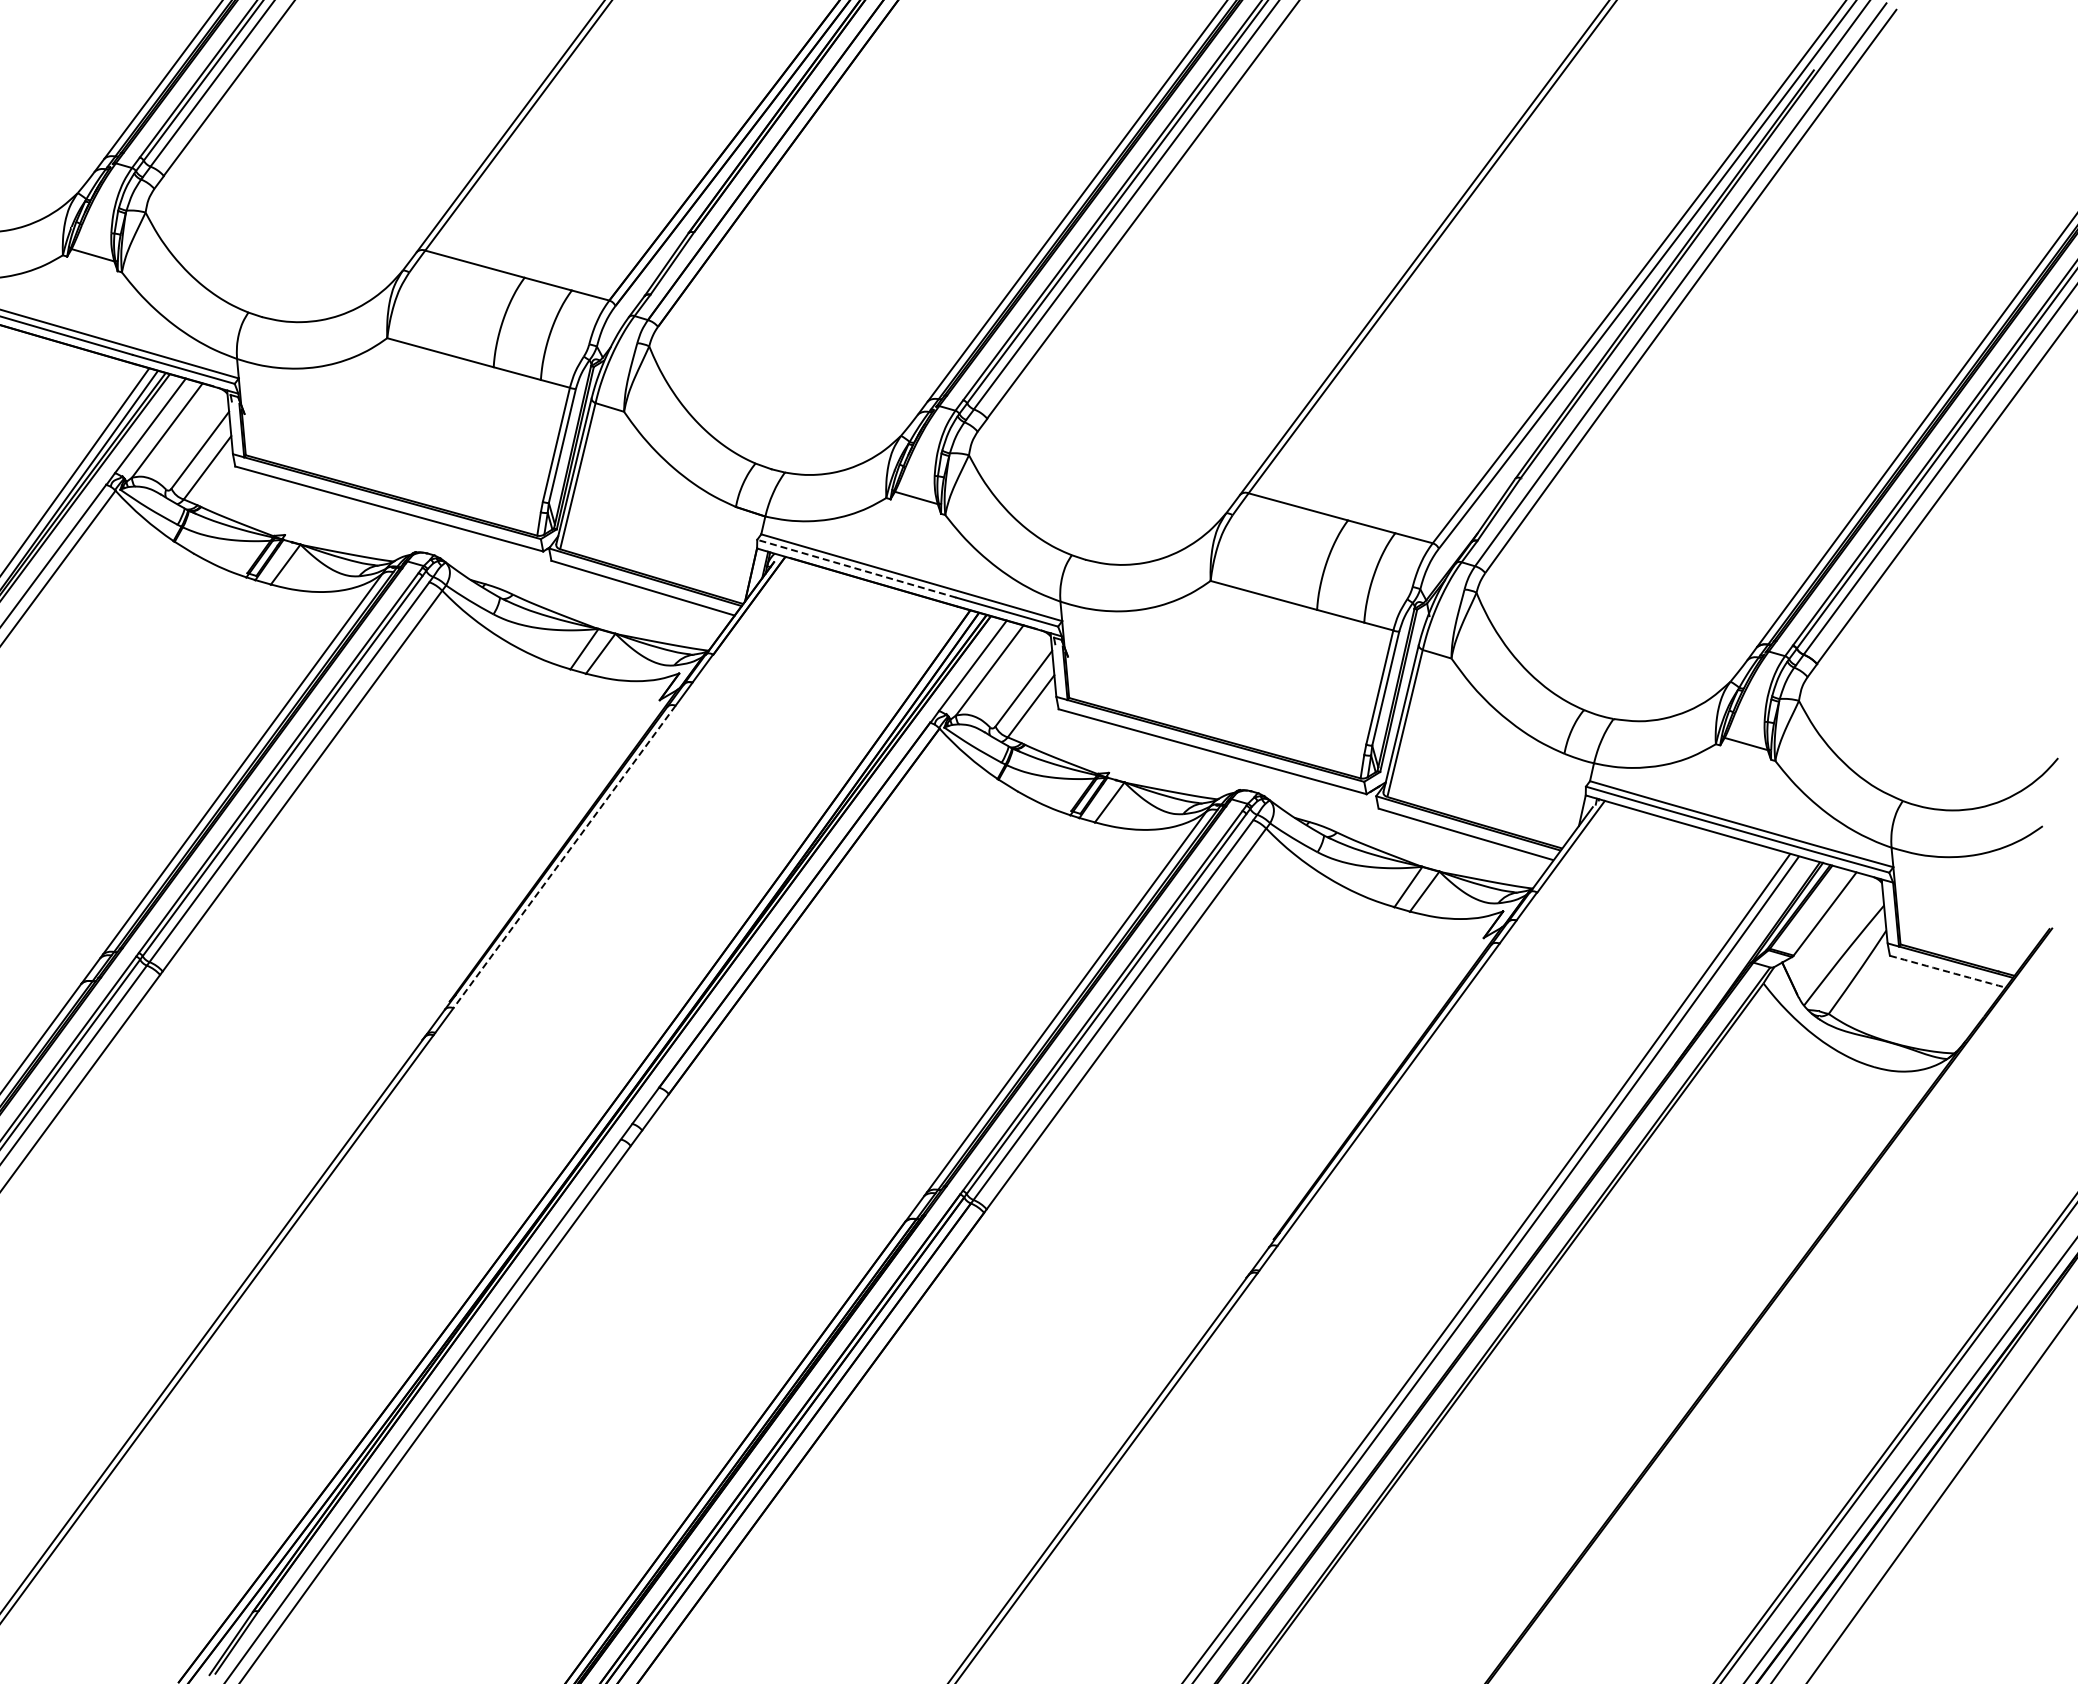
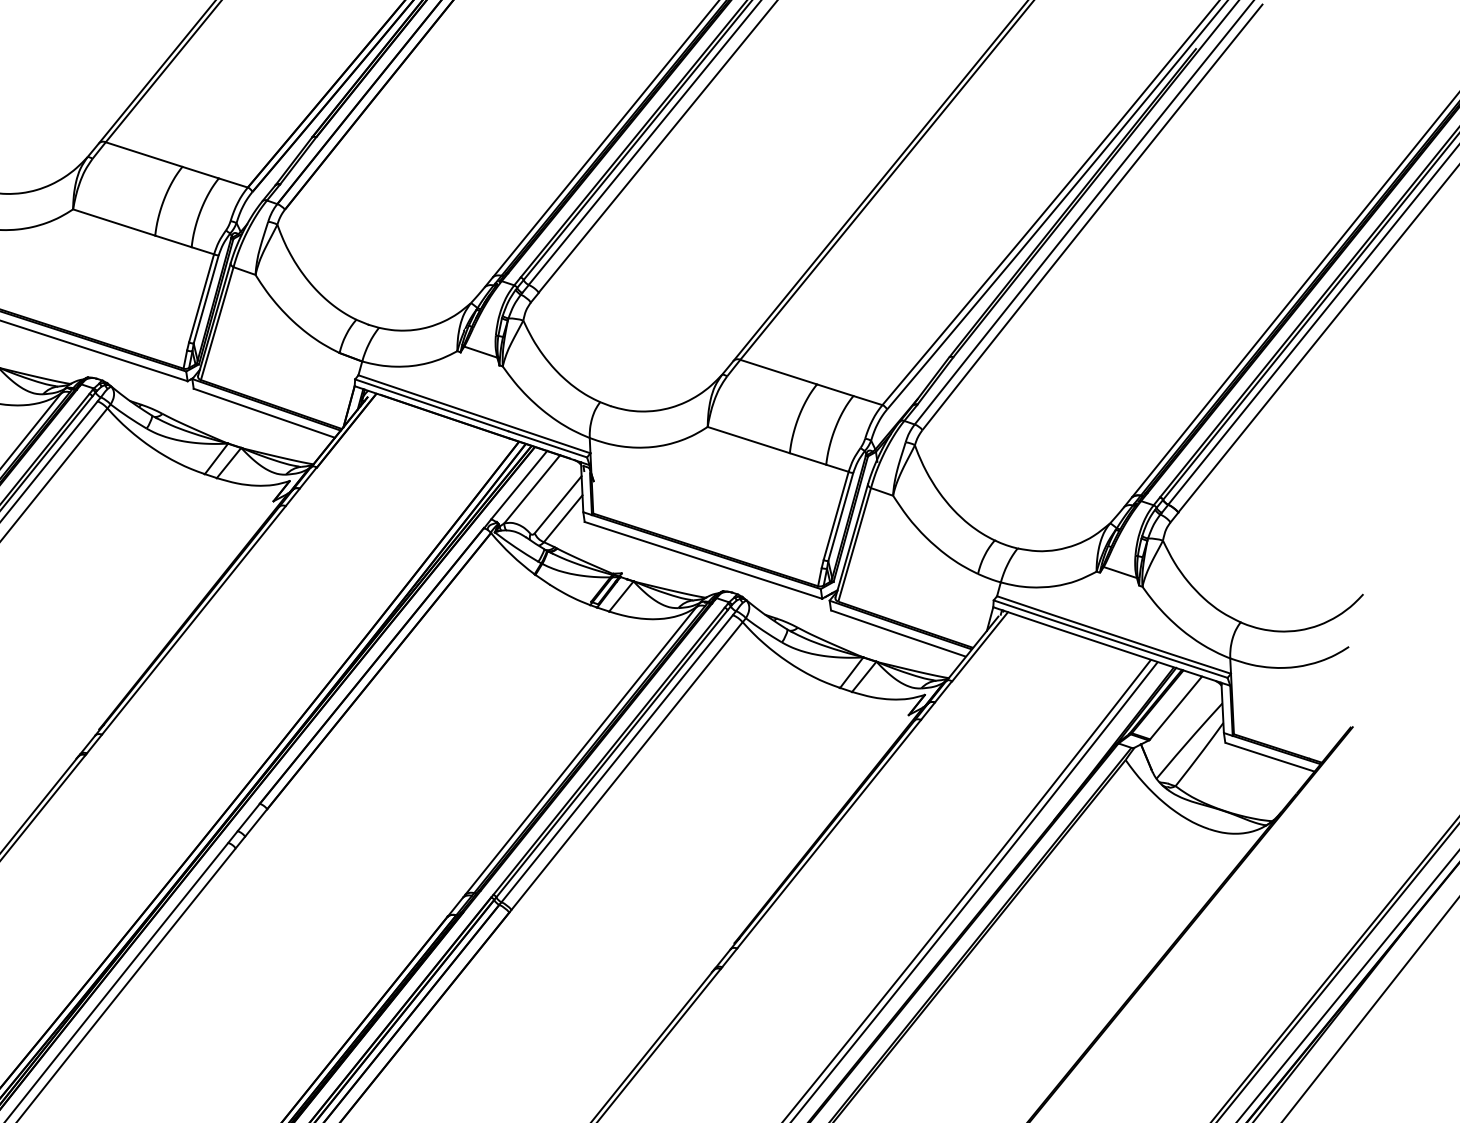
line: (856, 568) -> (431, 405), dashed -> solid
line: (564, 856) -> (193, 620), dashed -> solid
arc: (1947, 971) -> (1269, 757), dashed -> solid

